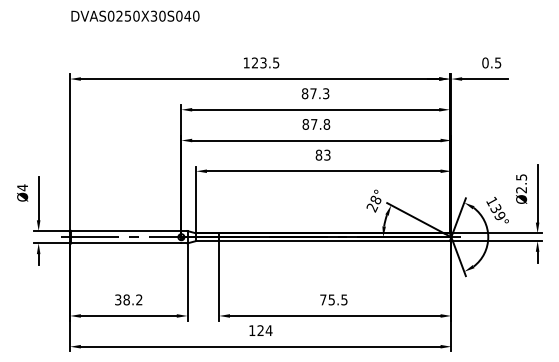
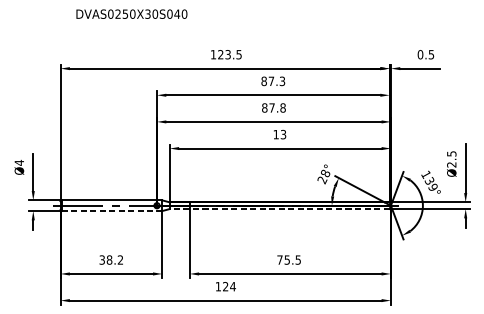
text: (135, 15) -> (131, 13), moved
text: (318, 154) -> (275, 134), 83 -> 13
line: (323, 241) -> (280, 209), solid -> dashed
line: (126, 243) -> (109, 211), solid -> dashed

